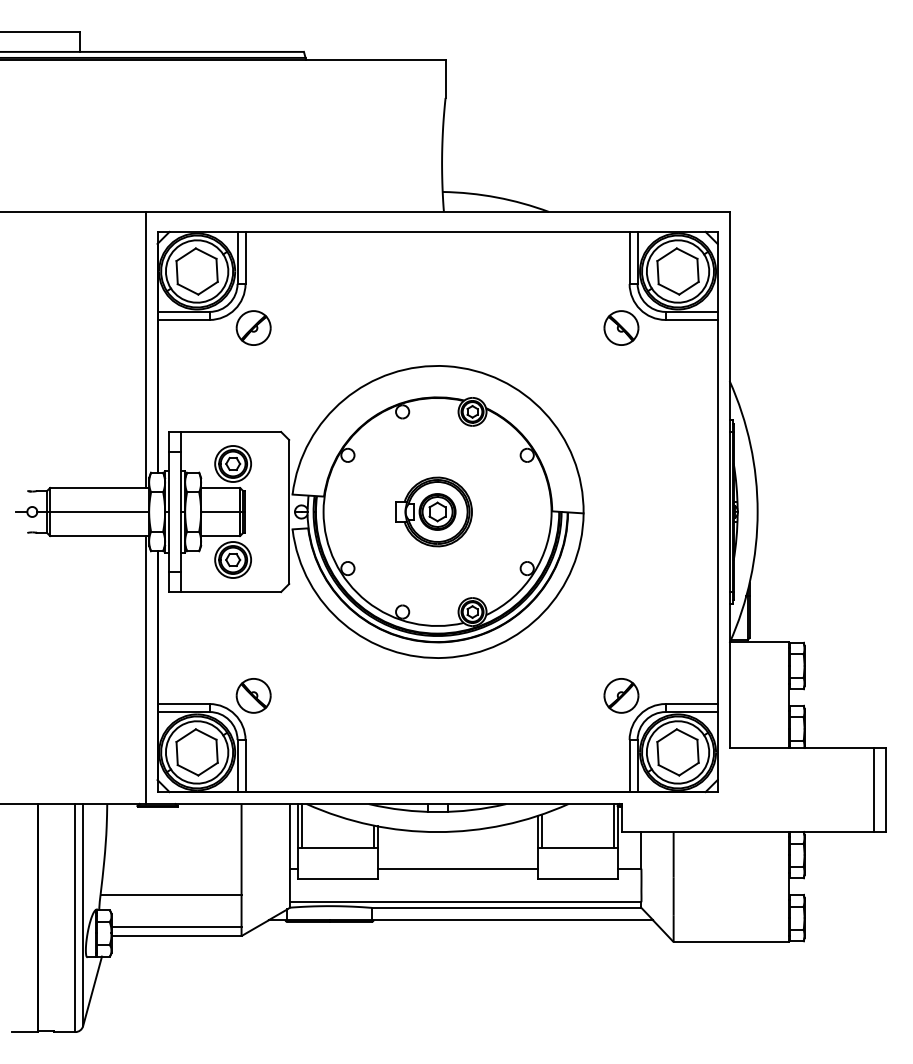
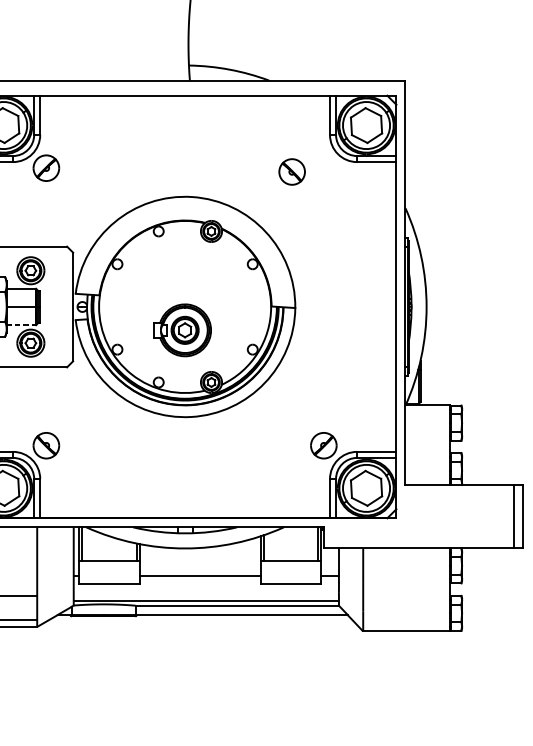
part: (621, 327) -> (292, 171), moved
part: (433, 511) -> (182, 330), moved
line: (221, 536) -> (22, 325), solid -> dashed

